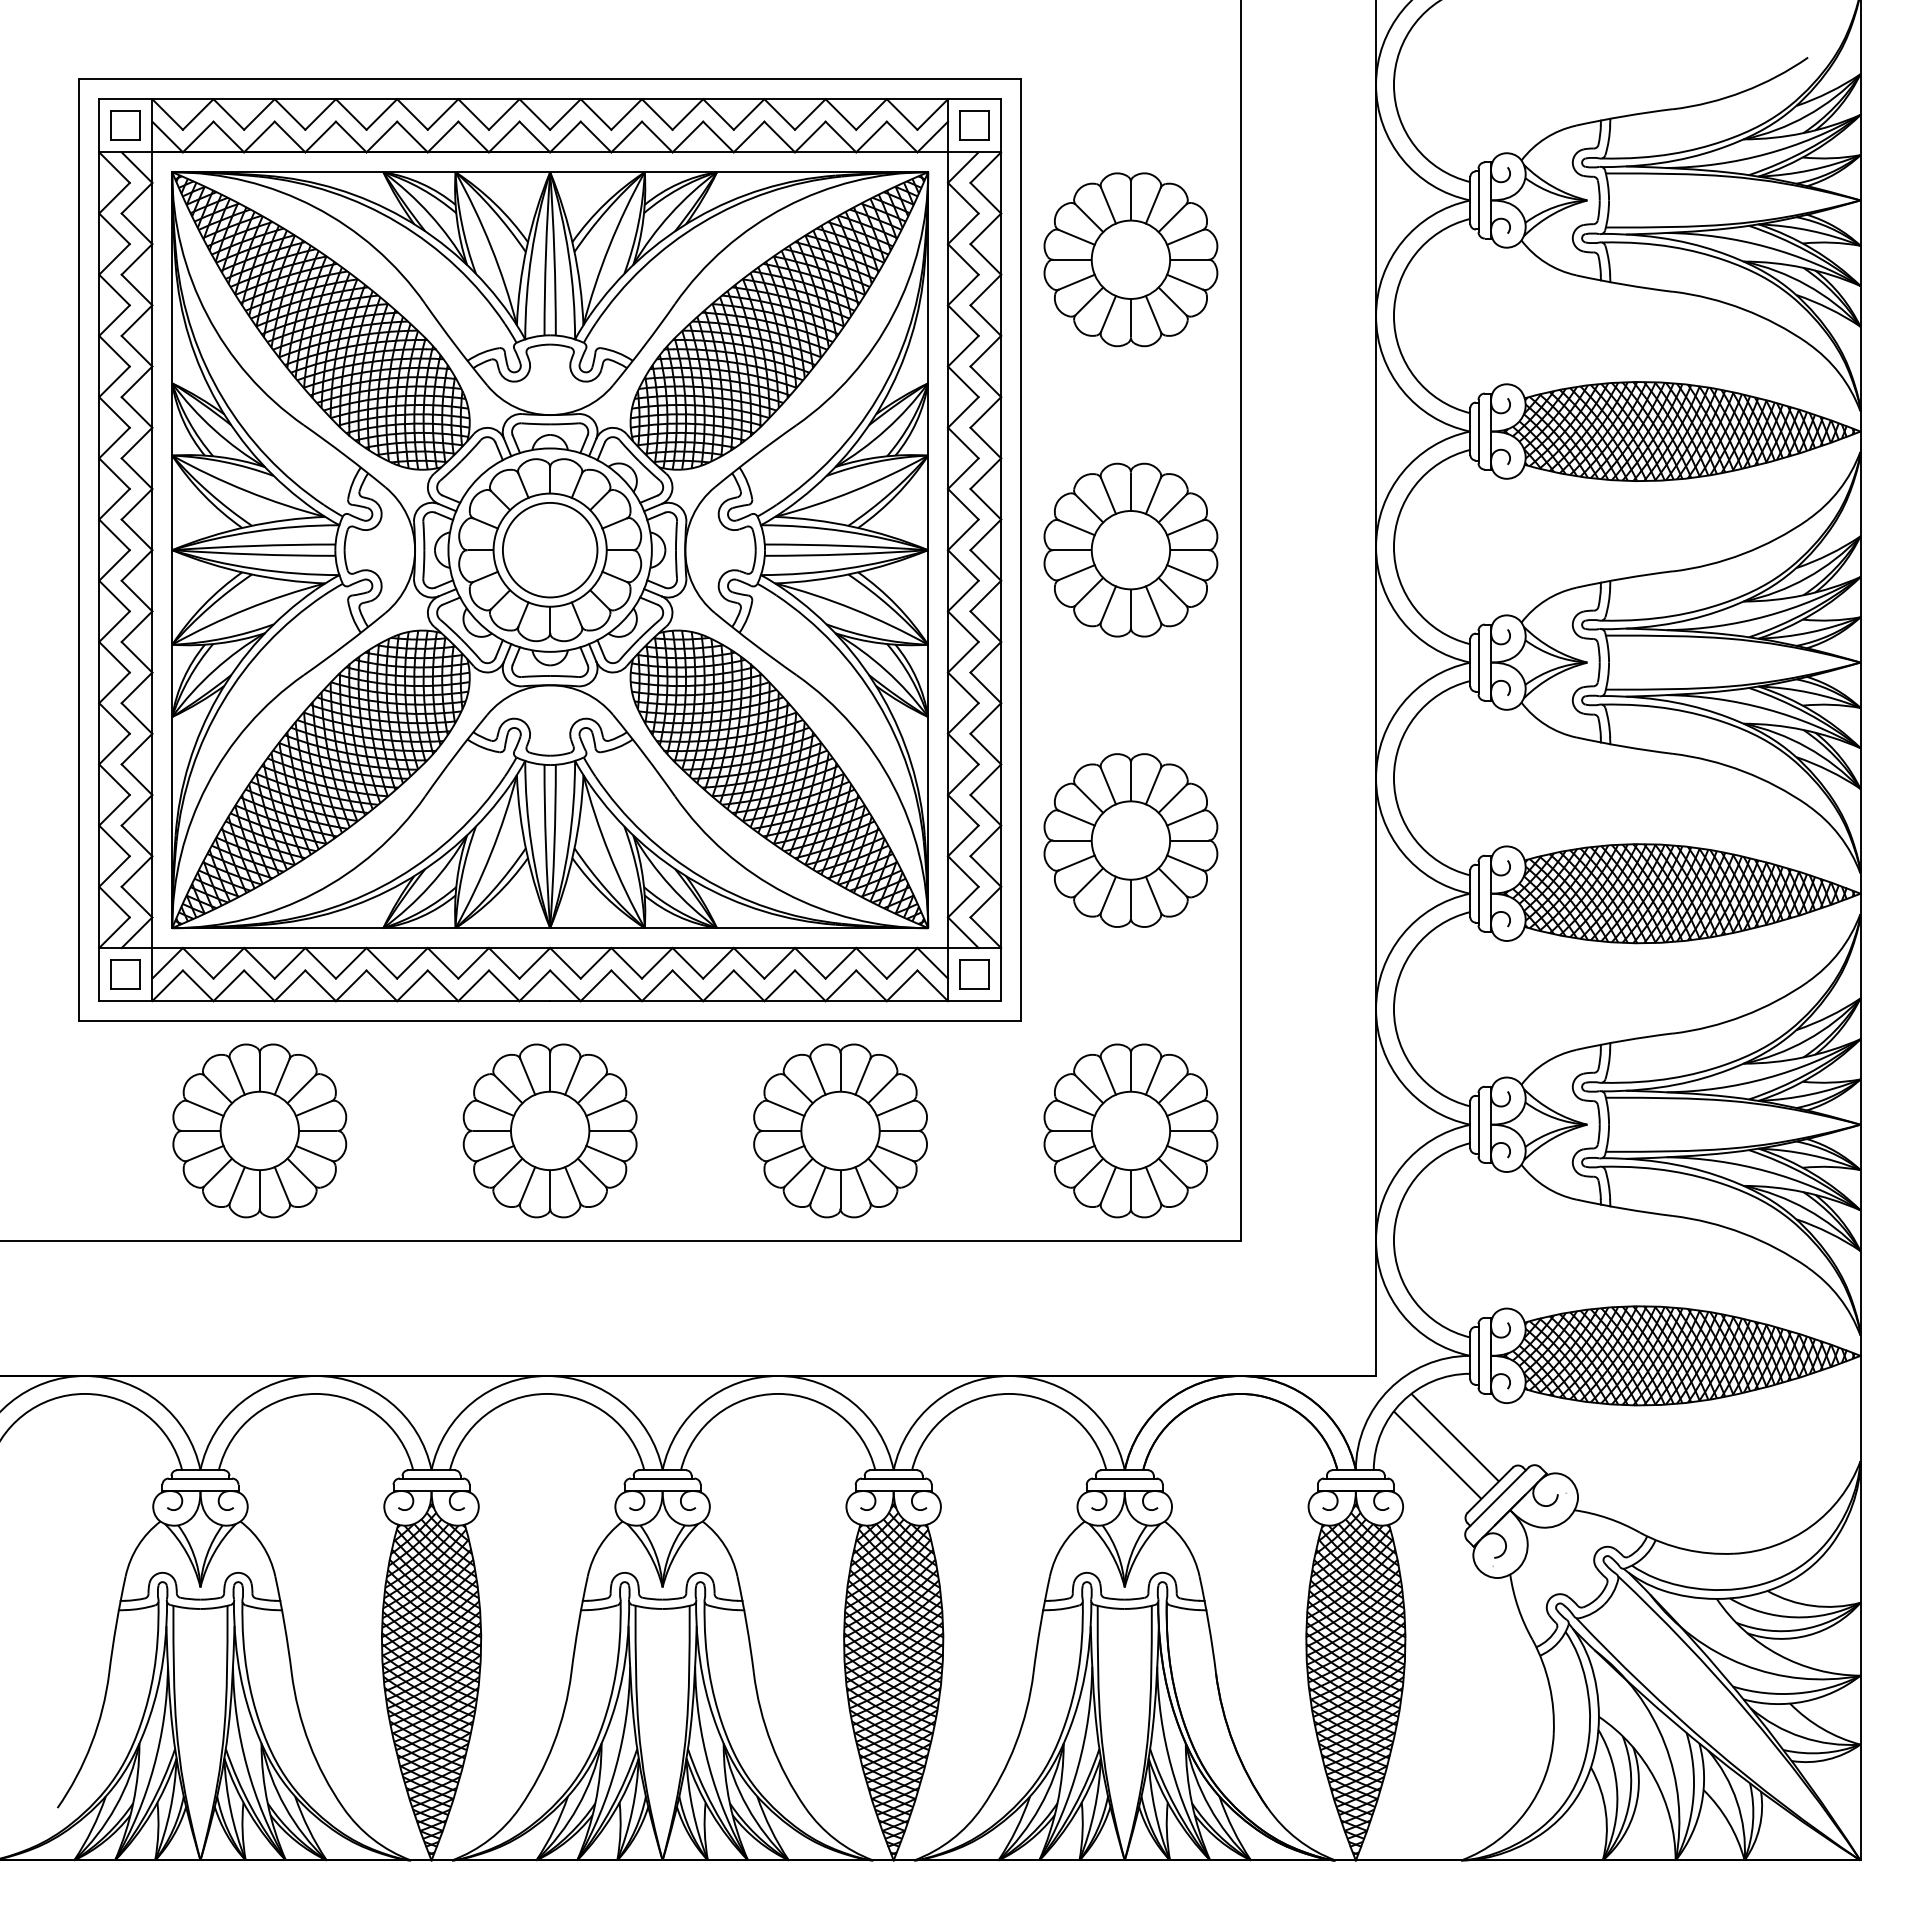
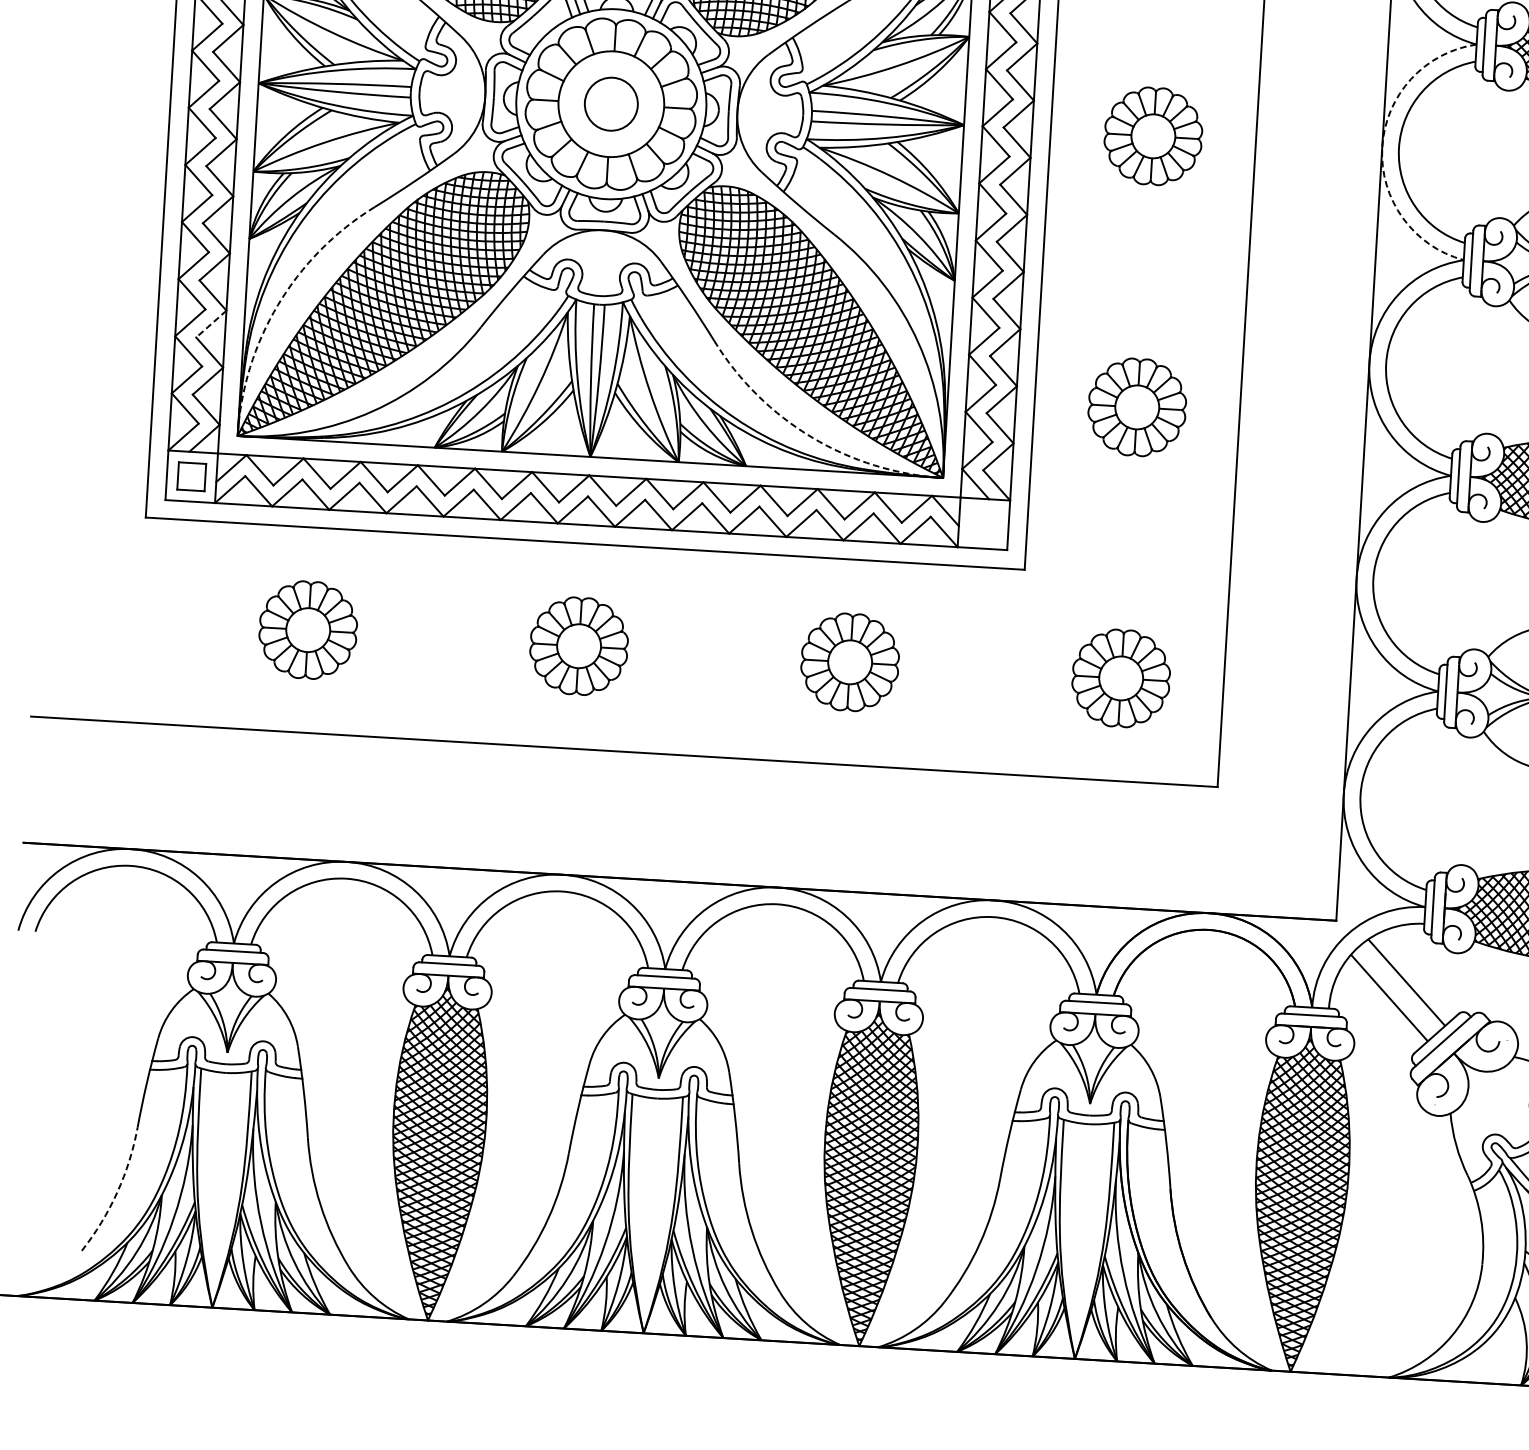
arc: (1376, 547) -> (1382, 147), solid -> dashed
circle: (549, 549) -> (610, 103), size x0.6
part: (1130, 549) -> (1152, 135), size x0.6
arc: (207, 785) -> (278, 304), solid -> dashed
line: (137, 810) -> (211, 324), solid -> dashed
part: (1130, 840) -> (1136, 407), size x0.6
arc: (785, 893) -> (811, 437), solid -> dashed
part: (974, 974) -> (983, 523), removed
part: (259, 1130) -> (307, 629), size x0.6
part: (549, 1130) -> (578, 645), size x0.6
part: (840, 1130) -> (850, 661), size x0.6
part: (1130, 1130) -> (1120, 677), size x0.6
arc: (91, 1743) -> (117, 1192), solid -> dashed

